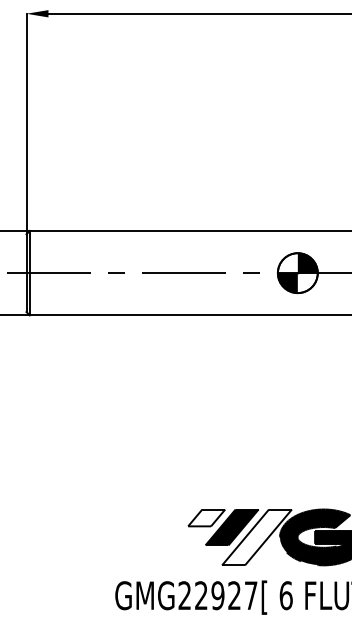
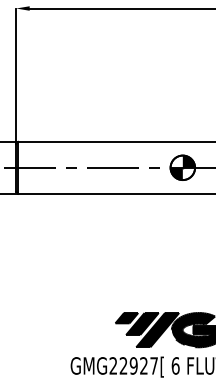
fill: (206, 518) -> (126, 318), added
fill: (256, 537) -> (157, 330), added

